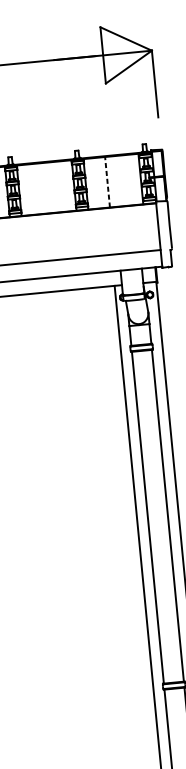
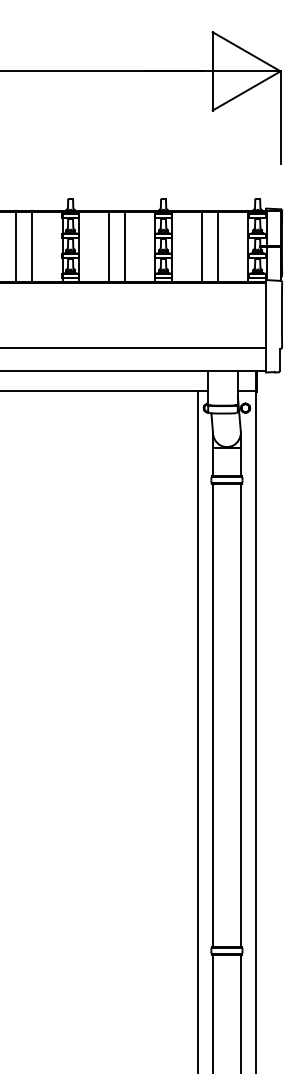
line: (119, 180) -> (218, 246), added
line: (107, 181) -> (201, 246), dashed -> solid
line: (52, 187) -> (125, 246), added
line: (40, 188) -> (108, 246), added

